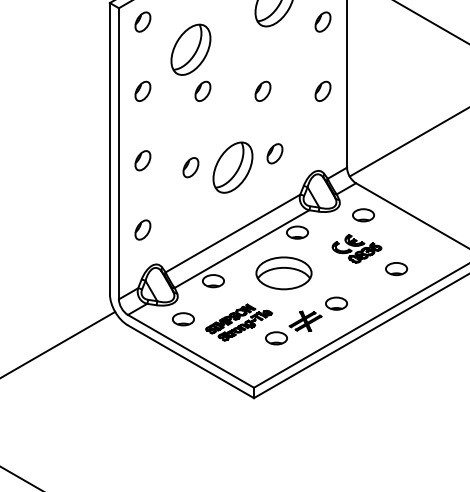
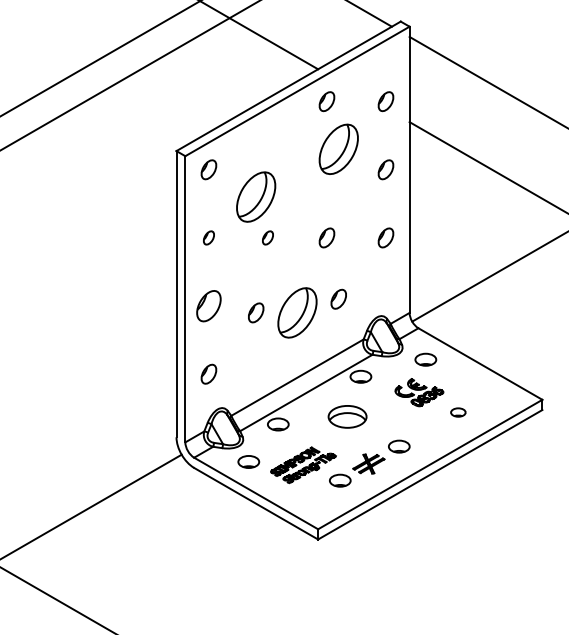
part: (142, 90) -> (208, 237), size x0.7
part: (202, 90) -> (267, 237), size x0.7
part: (142, 160) -> (208, 305), size x1.6
part: (396, 268) -> (458, 412), size x0.7
part: (283, 273) -> (347, 416), size x0.7

